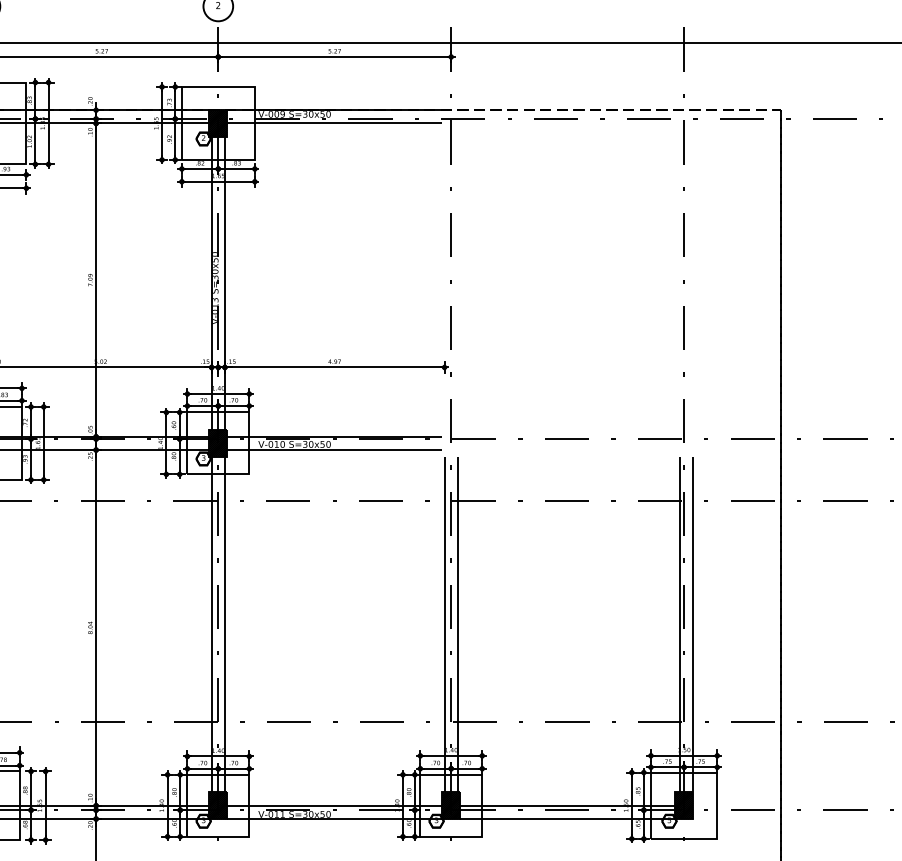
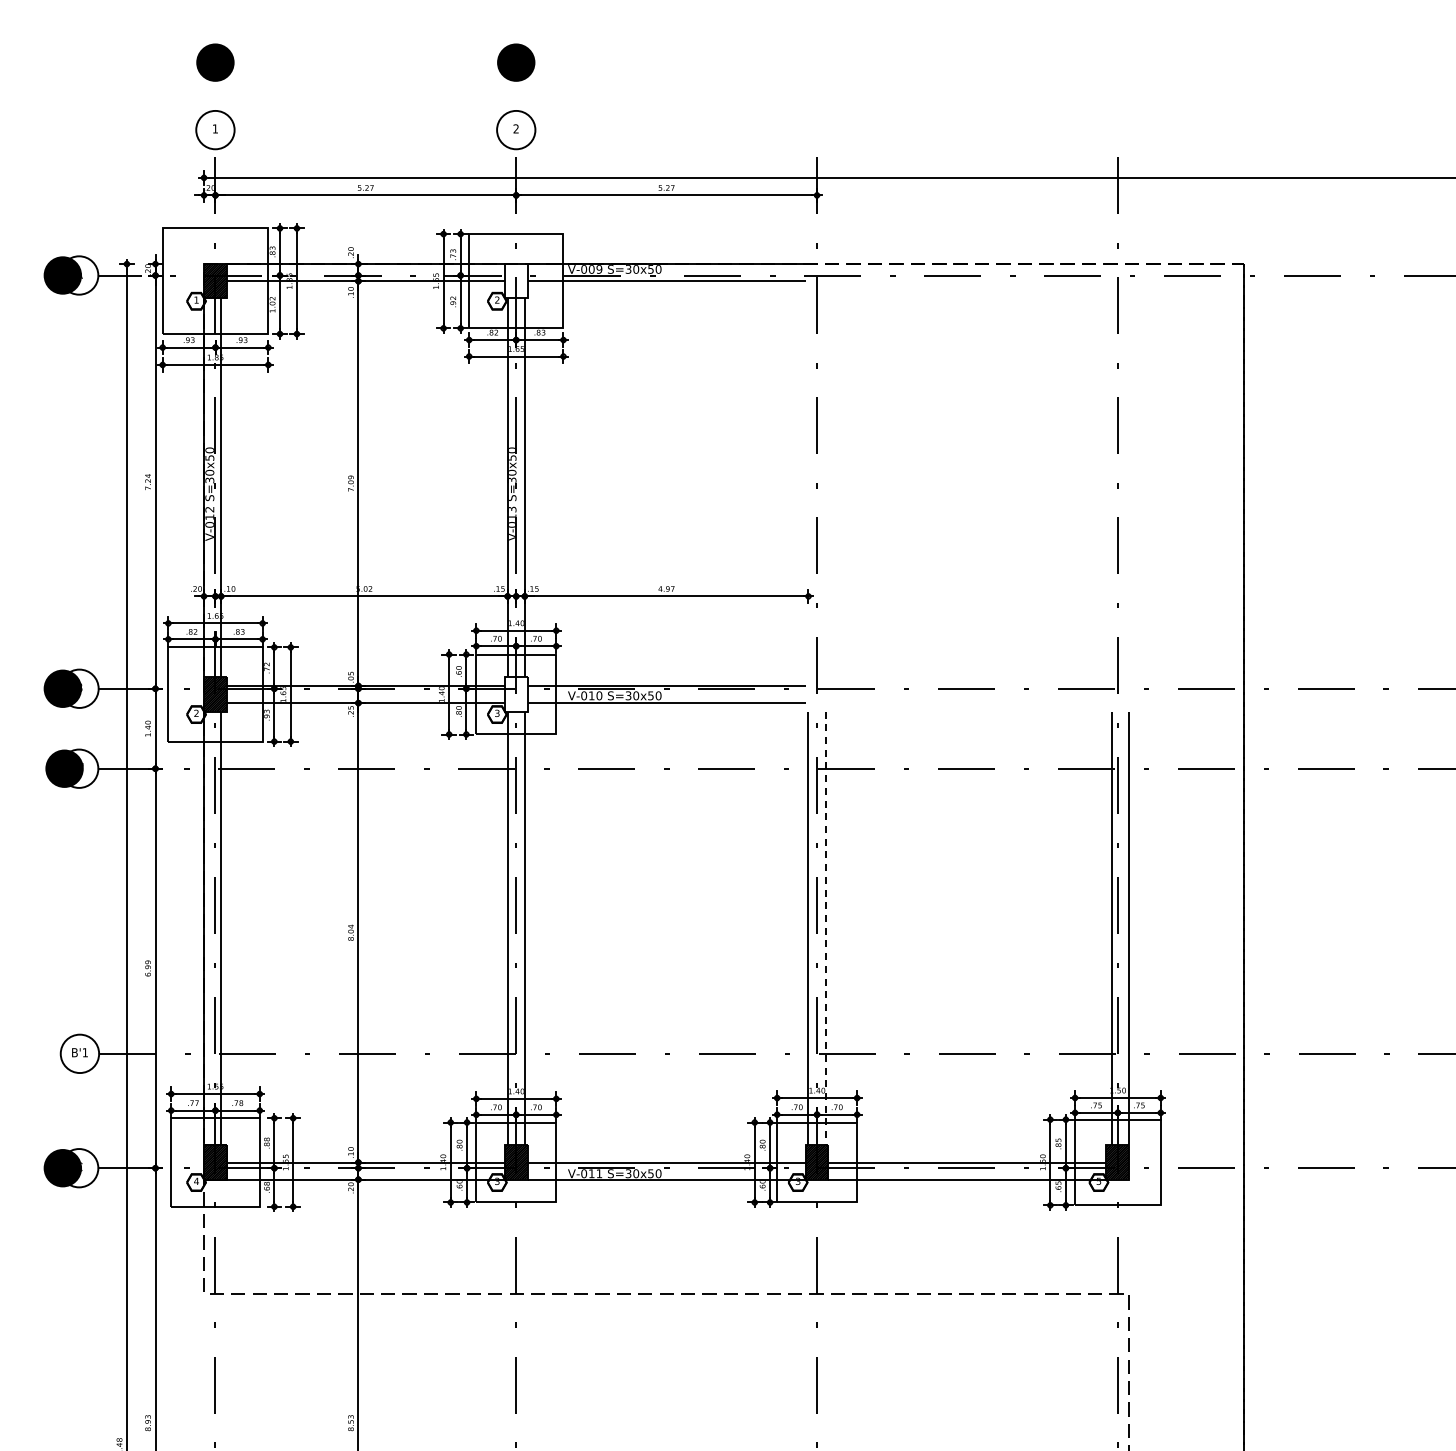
hatch: (217, 123) -> (515, 281), removed
hatch: (217, 443) -> (515, 694), removed
line: (457, 624) -> (825, 928), solid -> dashed

